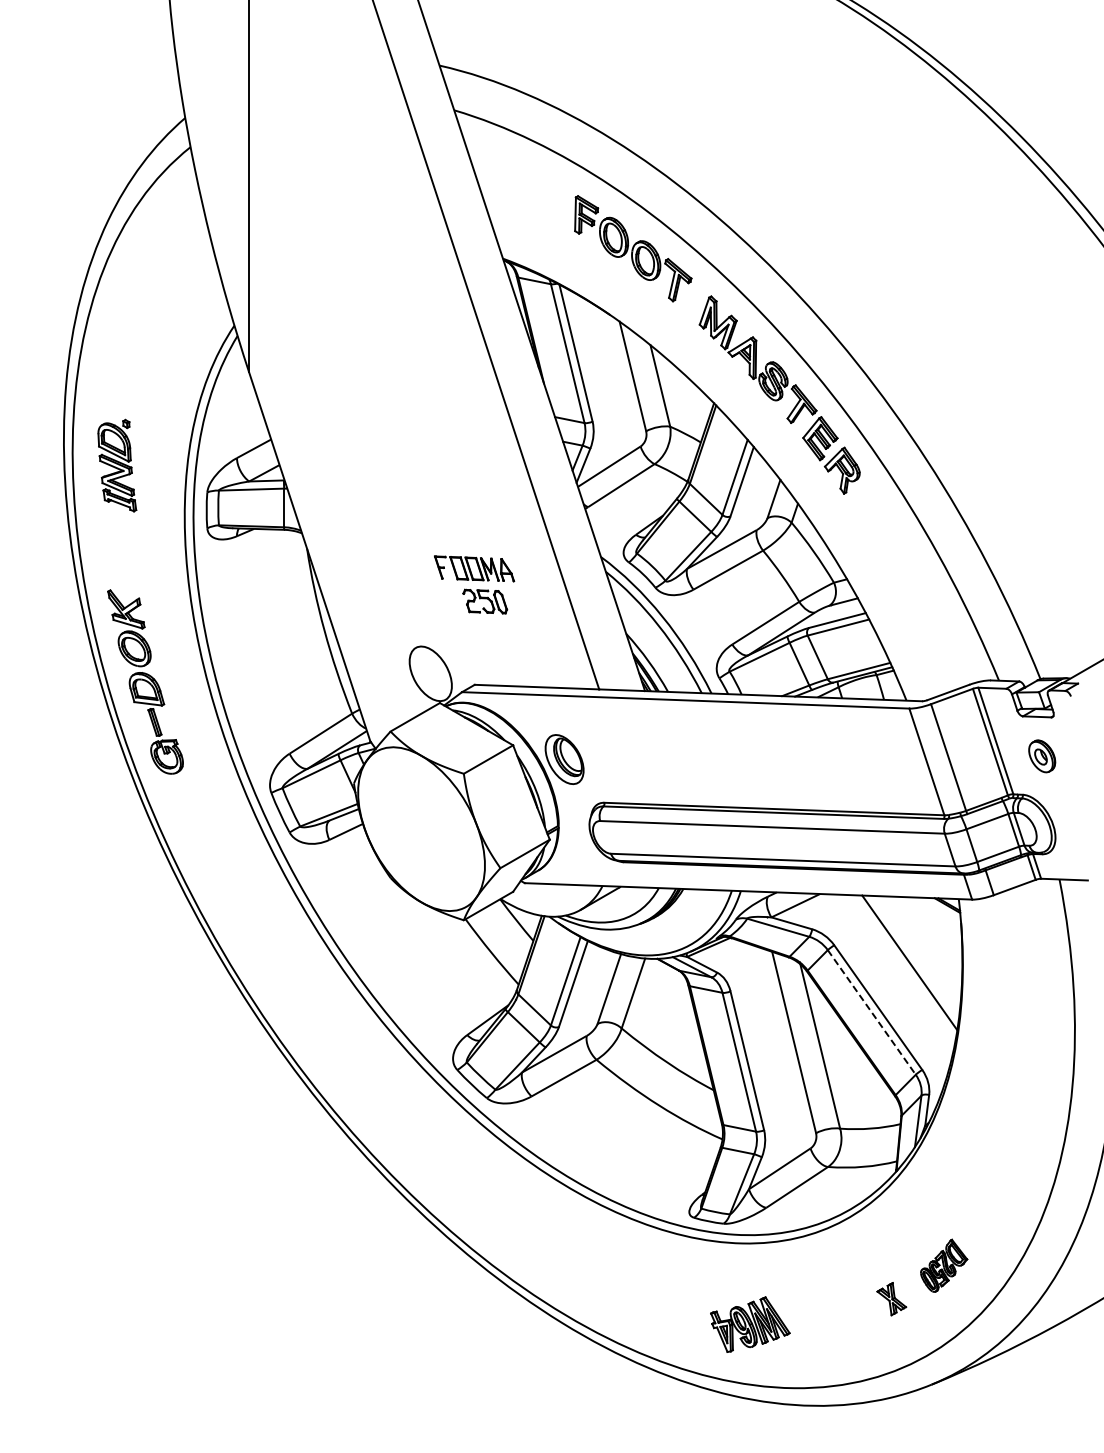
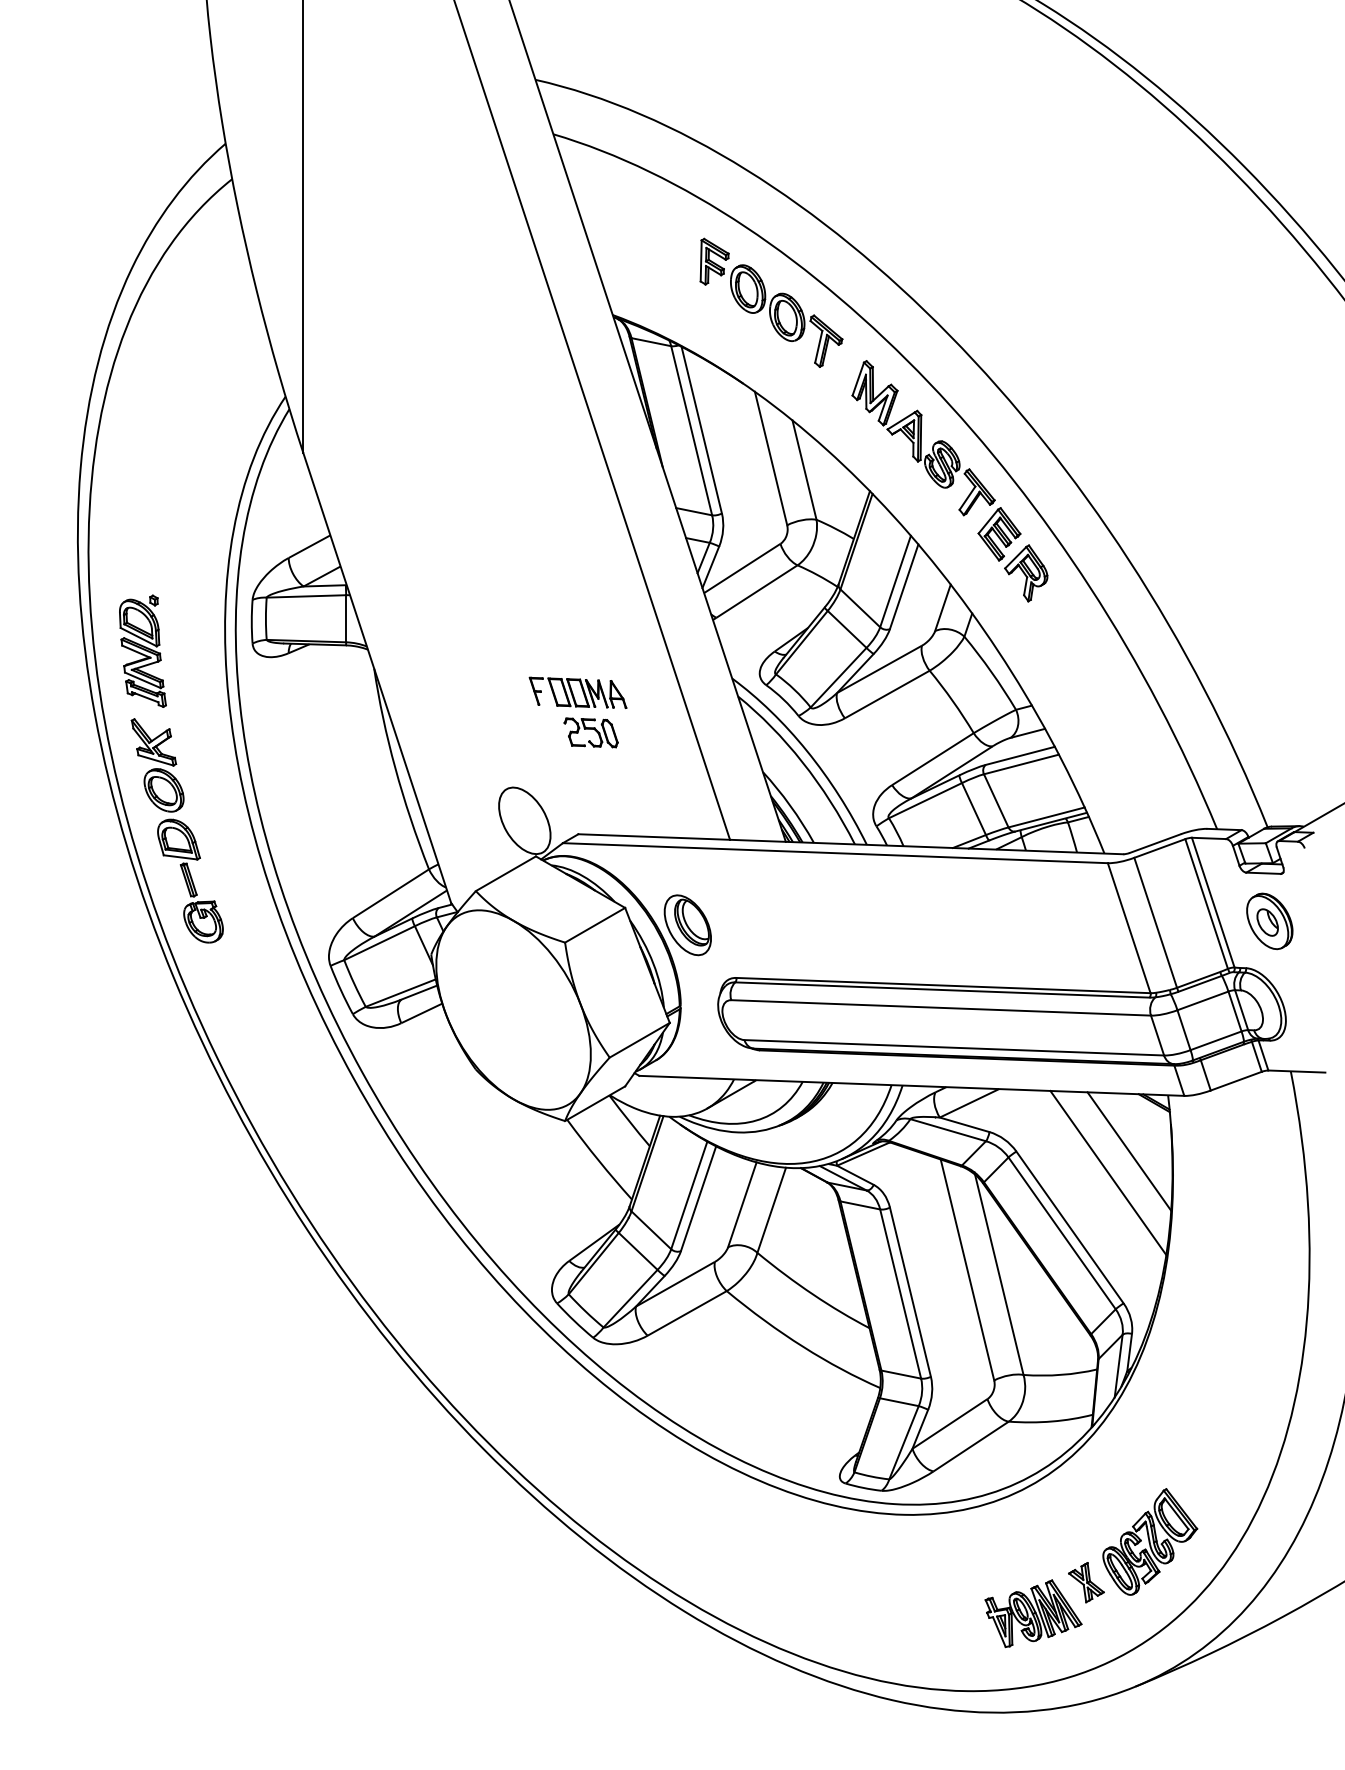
part: (117, 465) -> (143, 651), moved
part: (1041, 756) -> (1268, 921), size x1.43
line: (926, 944) -> (1128, 1150), added
line: (872, 1012) -> (1062, 1233), dashed -> solid
part: (943, 1265) -> (1149, 1541), size x1.67
part: (750, 1324) -> (1033, 1613), moved

